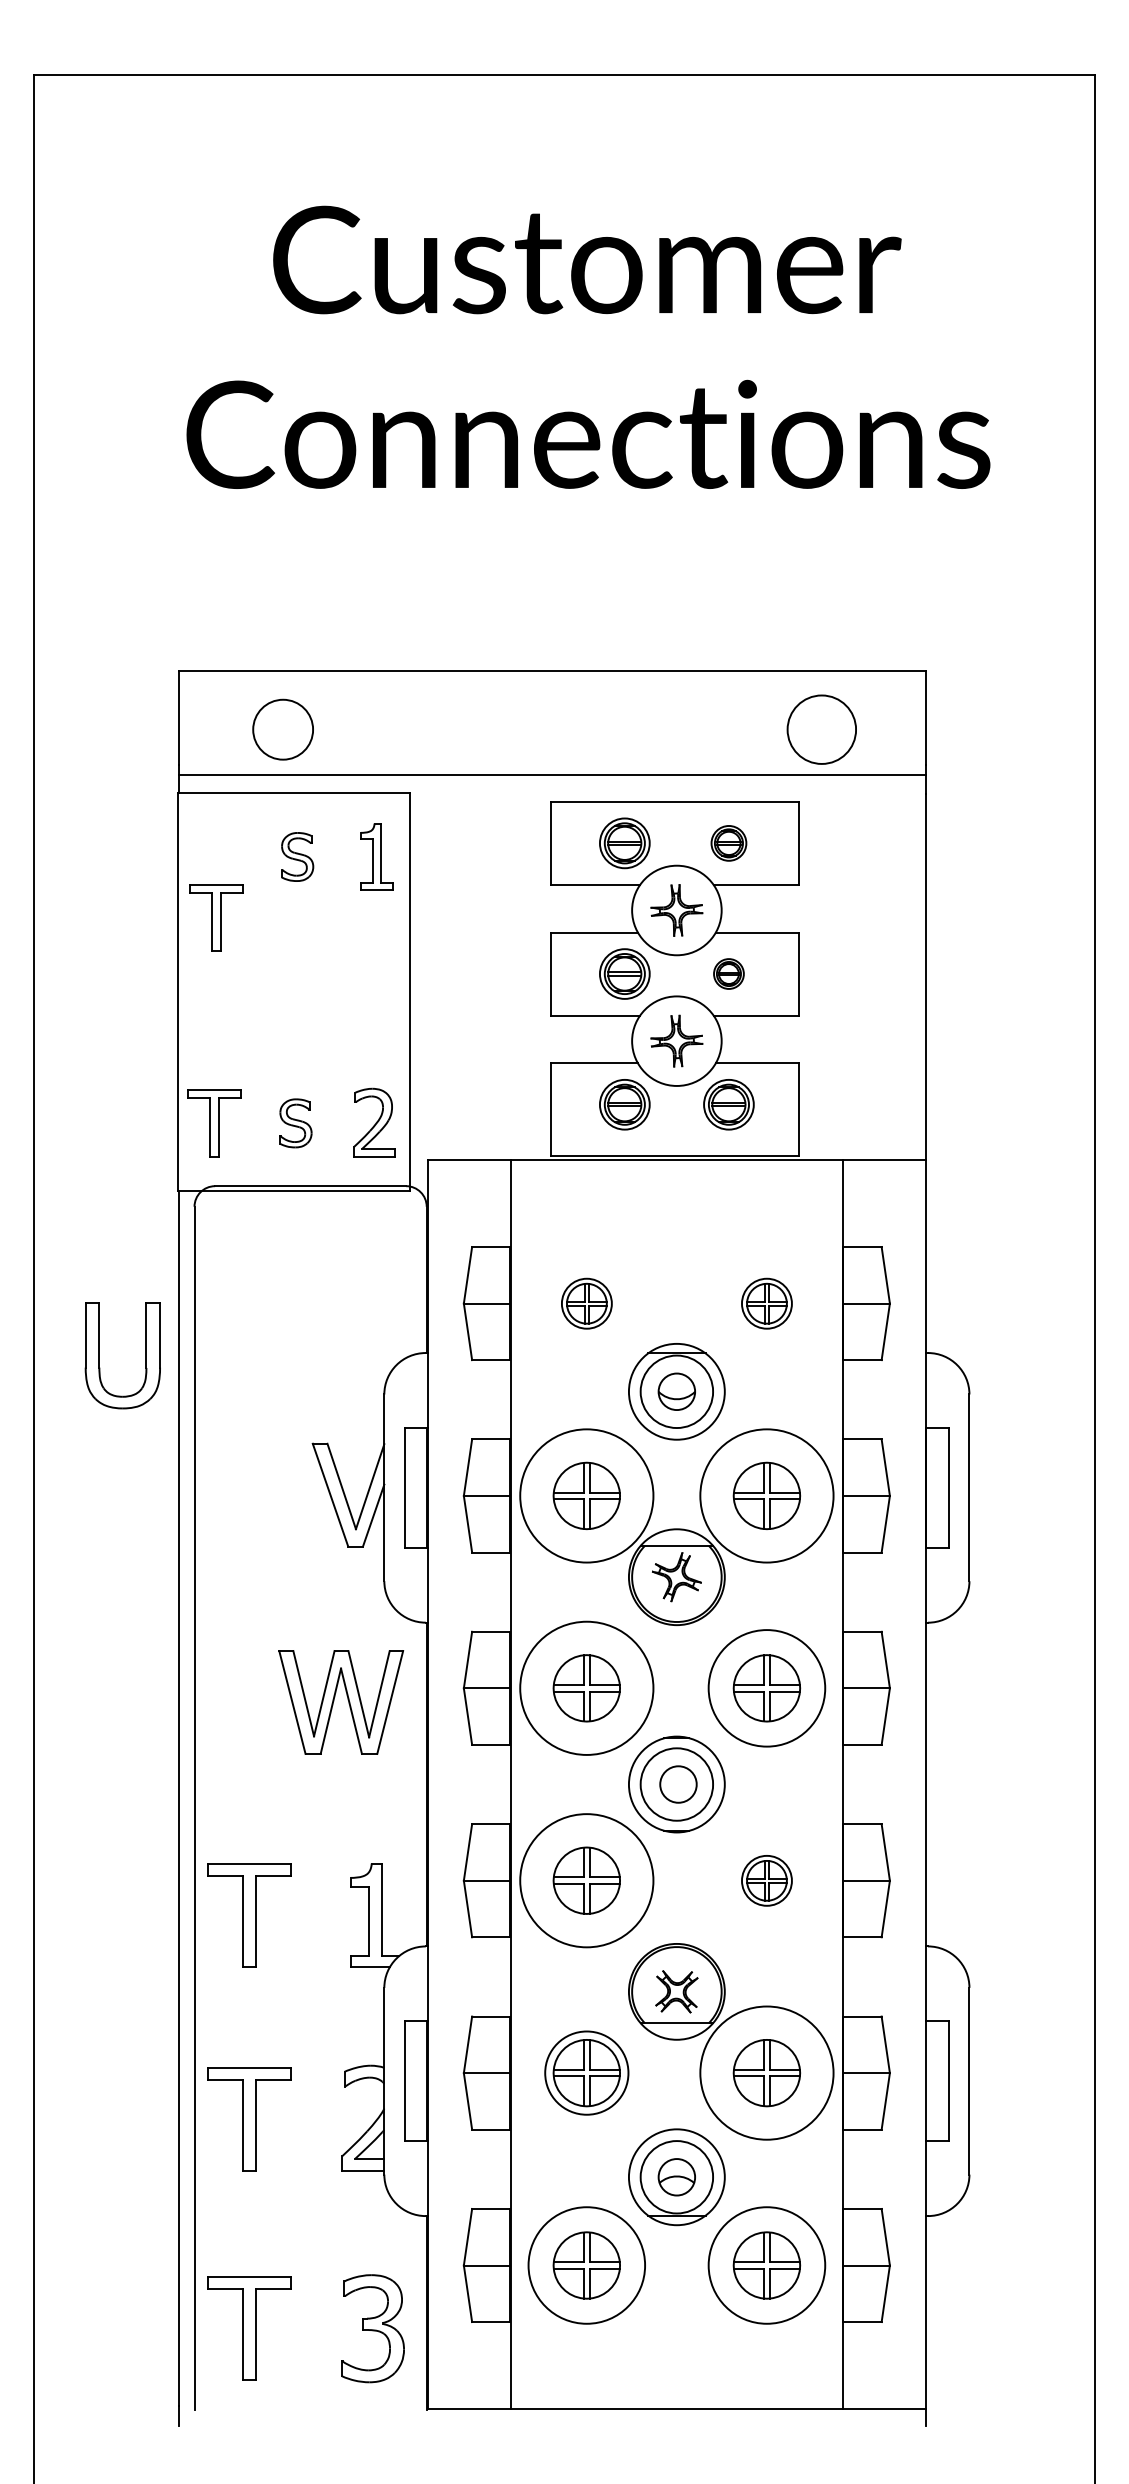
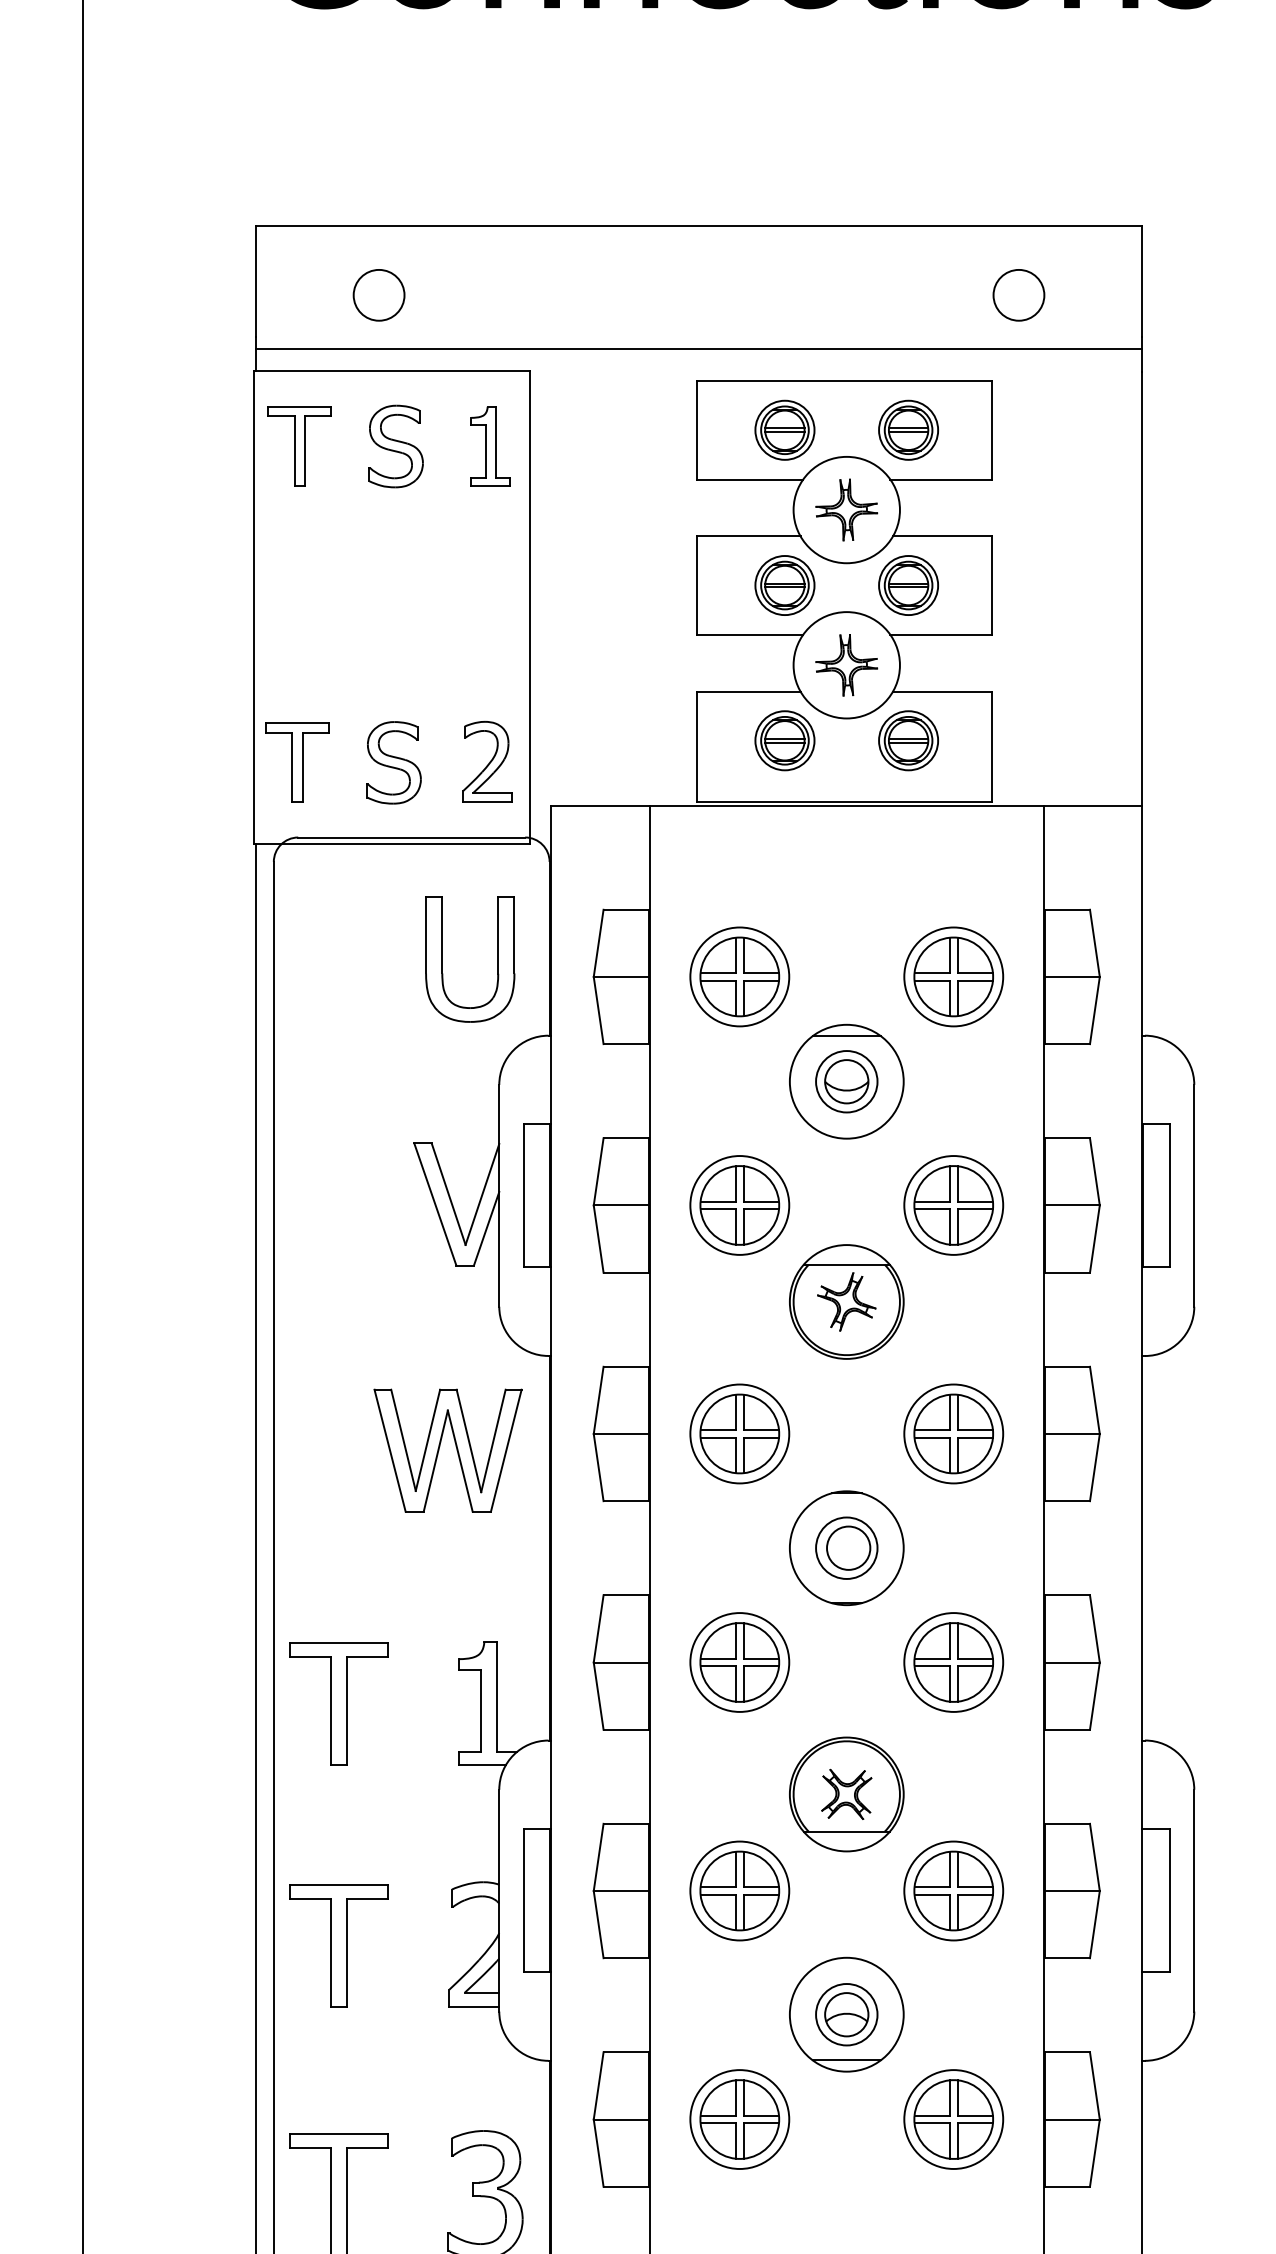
circle: (282, 729) -> (378, 295), size x0.71
circle: (821, 729) -> (1018, 295), size x0.62
part: (728, 843) -> (908, 430), size x1.43
part: (297, 856) -> (396, 445), size x1.43
part: (216, 917) -> (299, 445), moved
part: (728, 973) -> (908, 584), size x1.67
part: (295, 1123) -> (393, 763), size x1.43
part: (586, 1303) -> (739, 976), size x1.67
part: (766, 1303) -> (953, 976), size x1.67
part: (99, 1355) -> (442, 959), moved
circle: (676, 1391) -> (846, 1081), size x0.71
circle: (586, 1495) -> (739, 1204), size x0.62
circle: (766, 1495) -> (953, 1204), size x0.62
circle: (586, 1687) -> (739, 1432), size x0.62
circle: (766, 1687) -> (953, 1432), size x0.71
circle: (676, 1784) -> (846, 1548), size x0.71
circle: (586, 1880) -> (739, 1662), size x0.62
part: (766, 1880) -> (953, 1662), size x1.67
circle: (766, 2072) -> (953, 1890), size x0.62
circle: (676, 2177) -> (846, 2014), size x0.71
circle: (586, 2265) -> (739, 2119), size x0.71
circle: (766, 2265) -> (953, 2119), size x0.71

